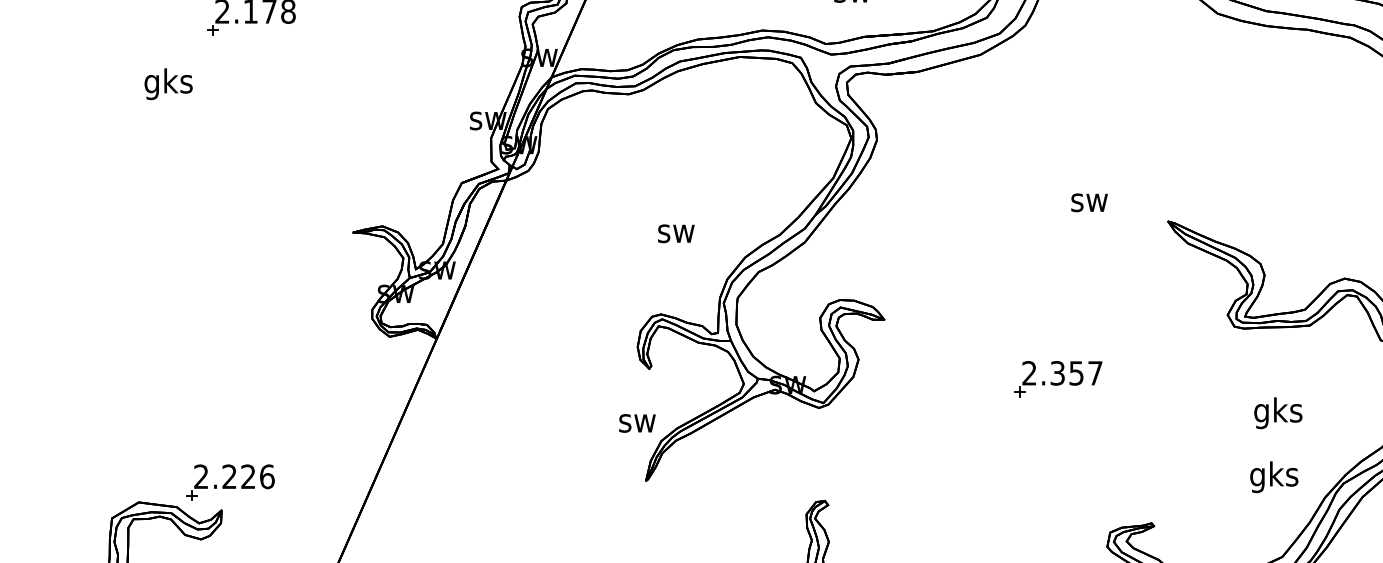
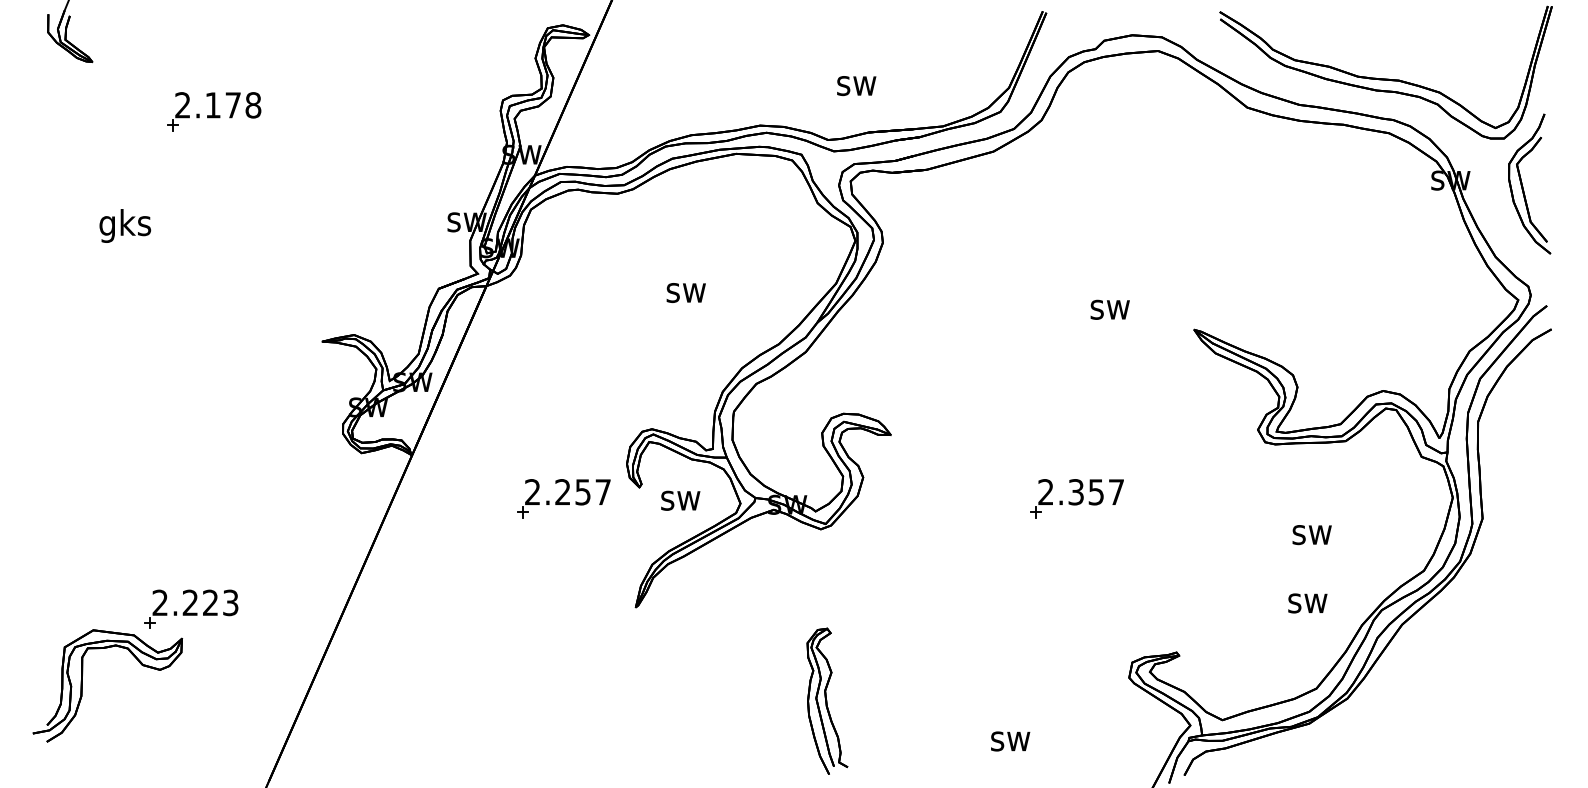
text: (168, 83) -> (125, 225), moved
text: (675, 233) -> (685, 292), moved
part: (578, 379) -> (563, 498), added
text: (1277, 412) -> (1311, 534), gks -> sw
text: (637, 423) -> (680, 500), moved
text: (267, 476) -> (230, 602), 2.226 -> 2.223
text: (1273, 477) -> (1307, 603), gks -> sw

